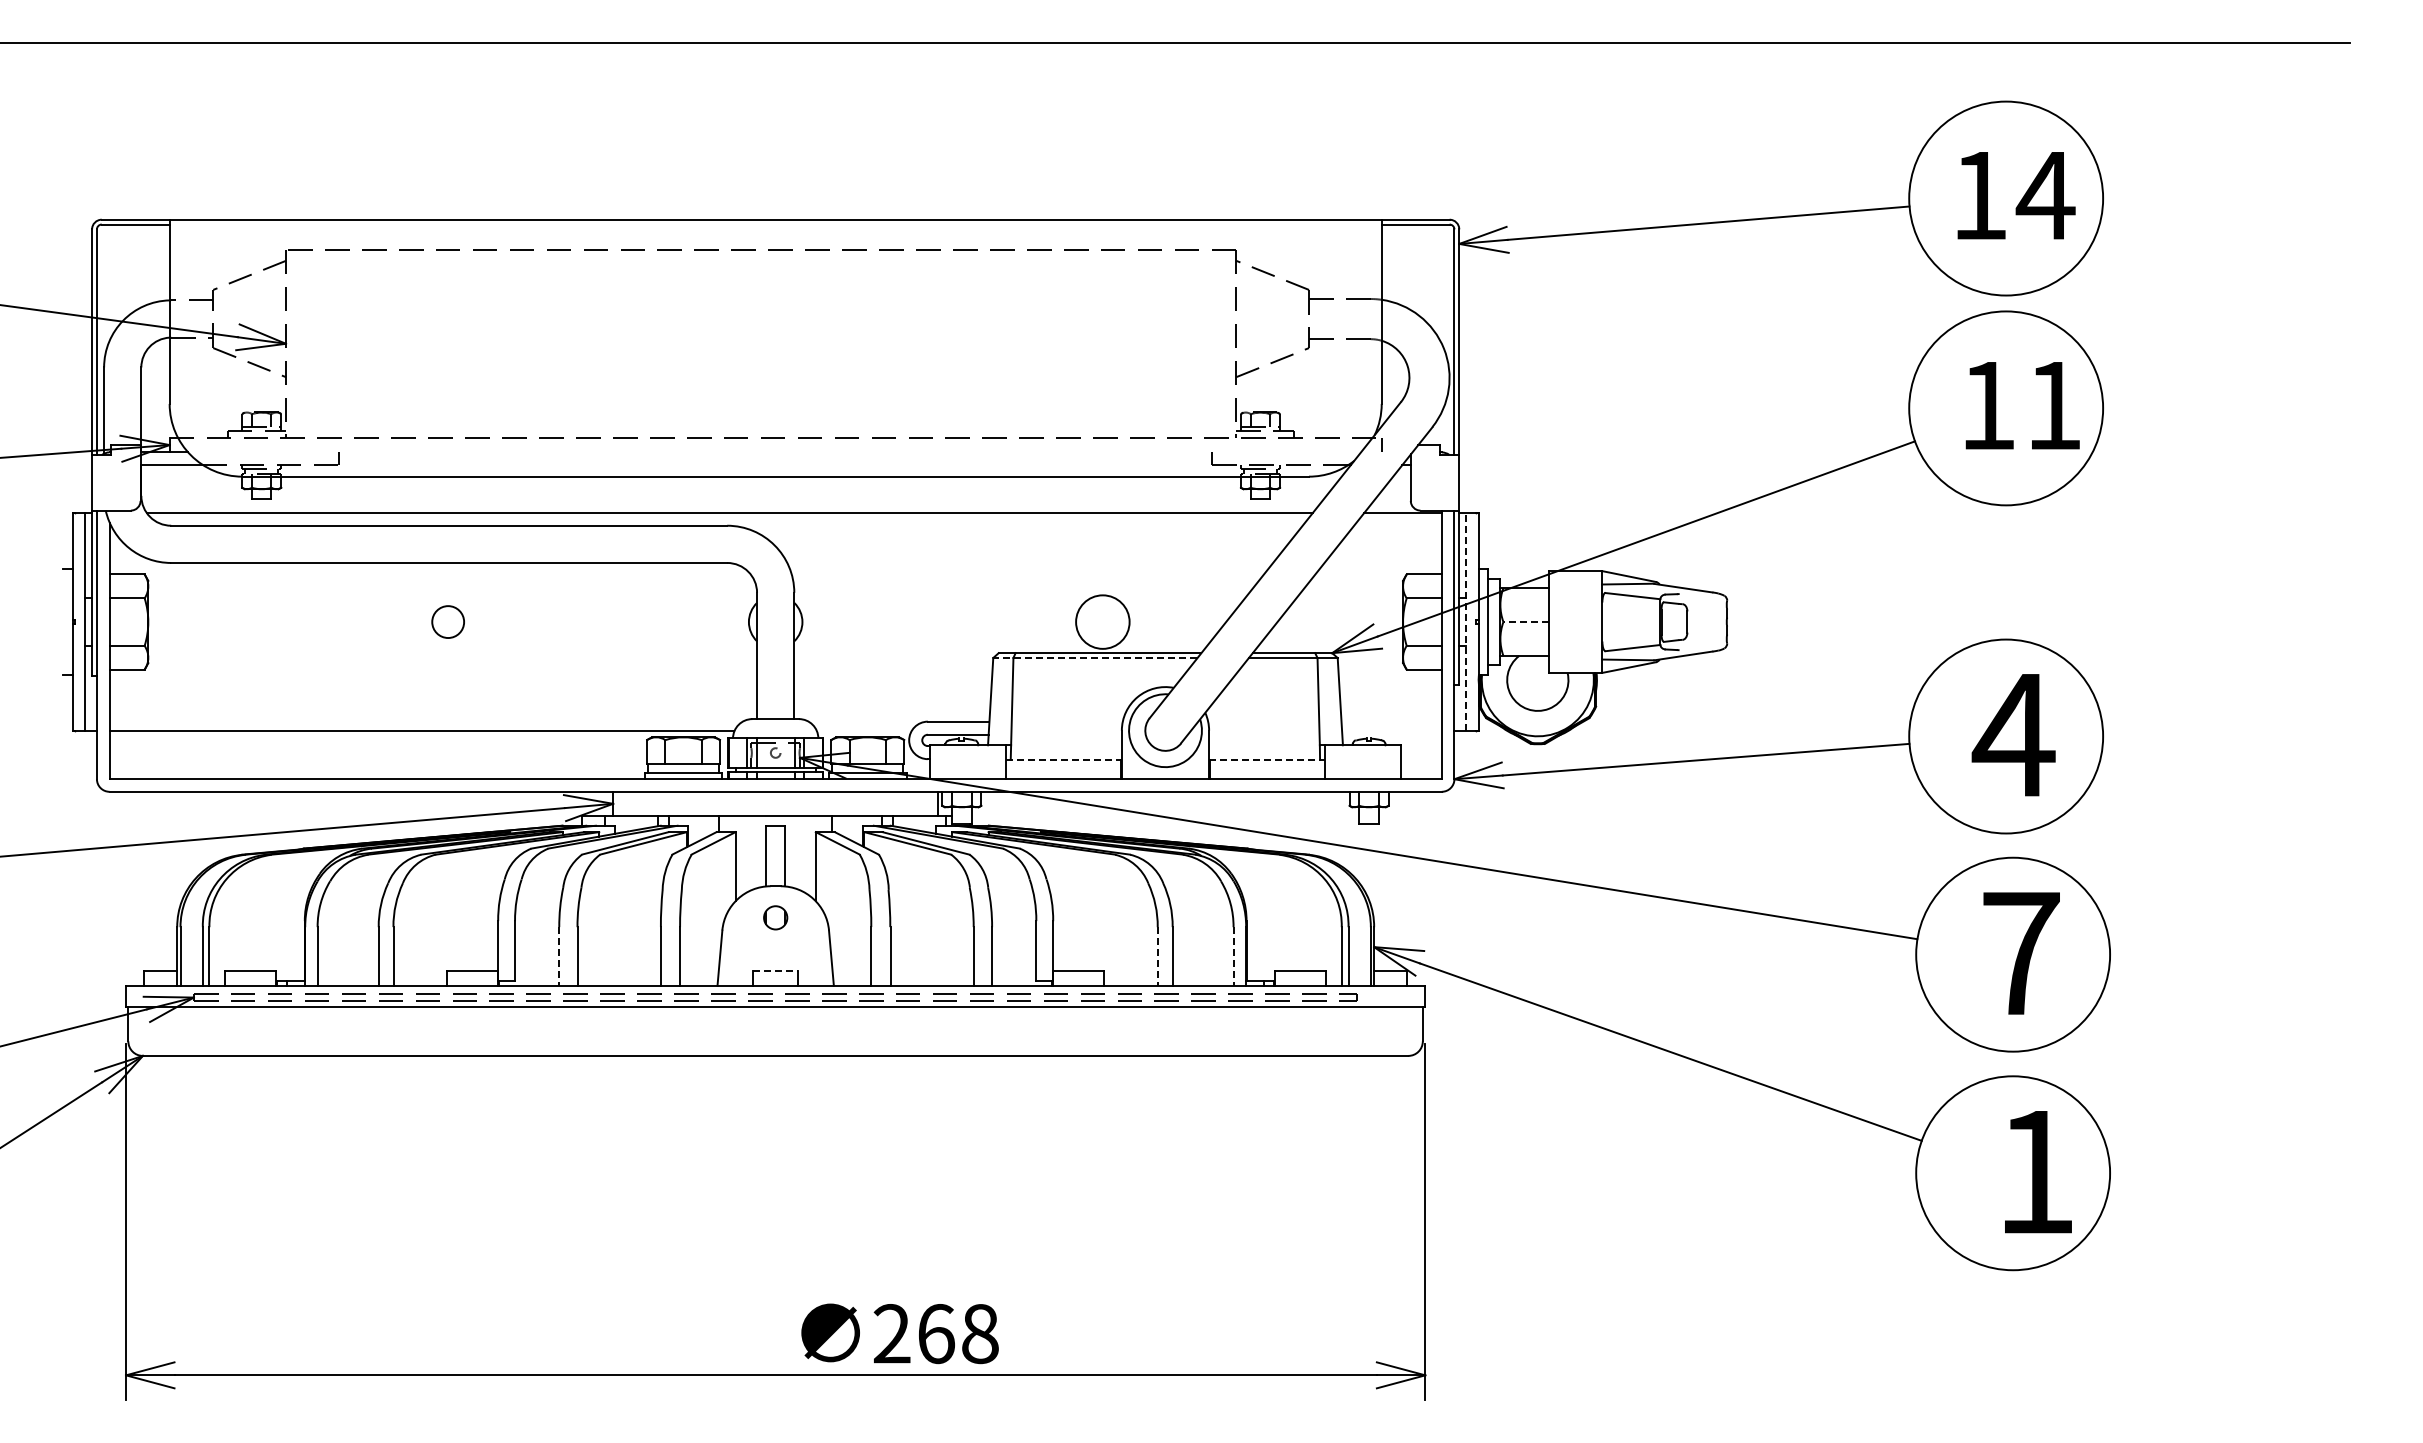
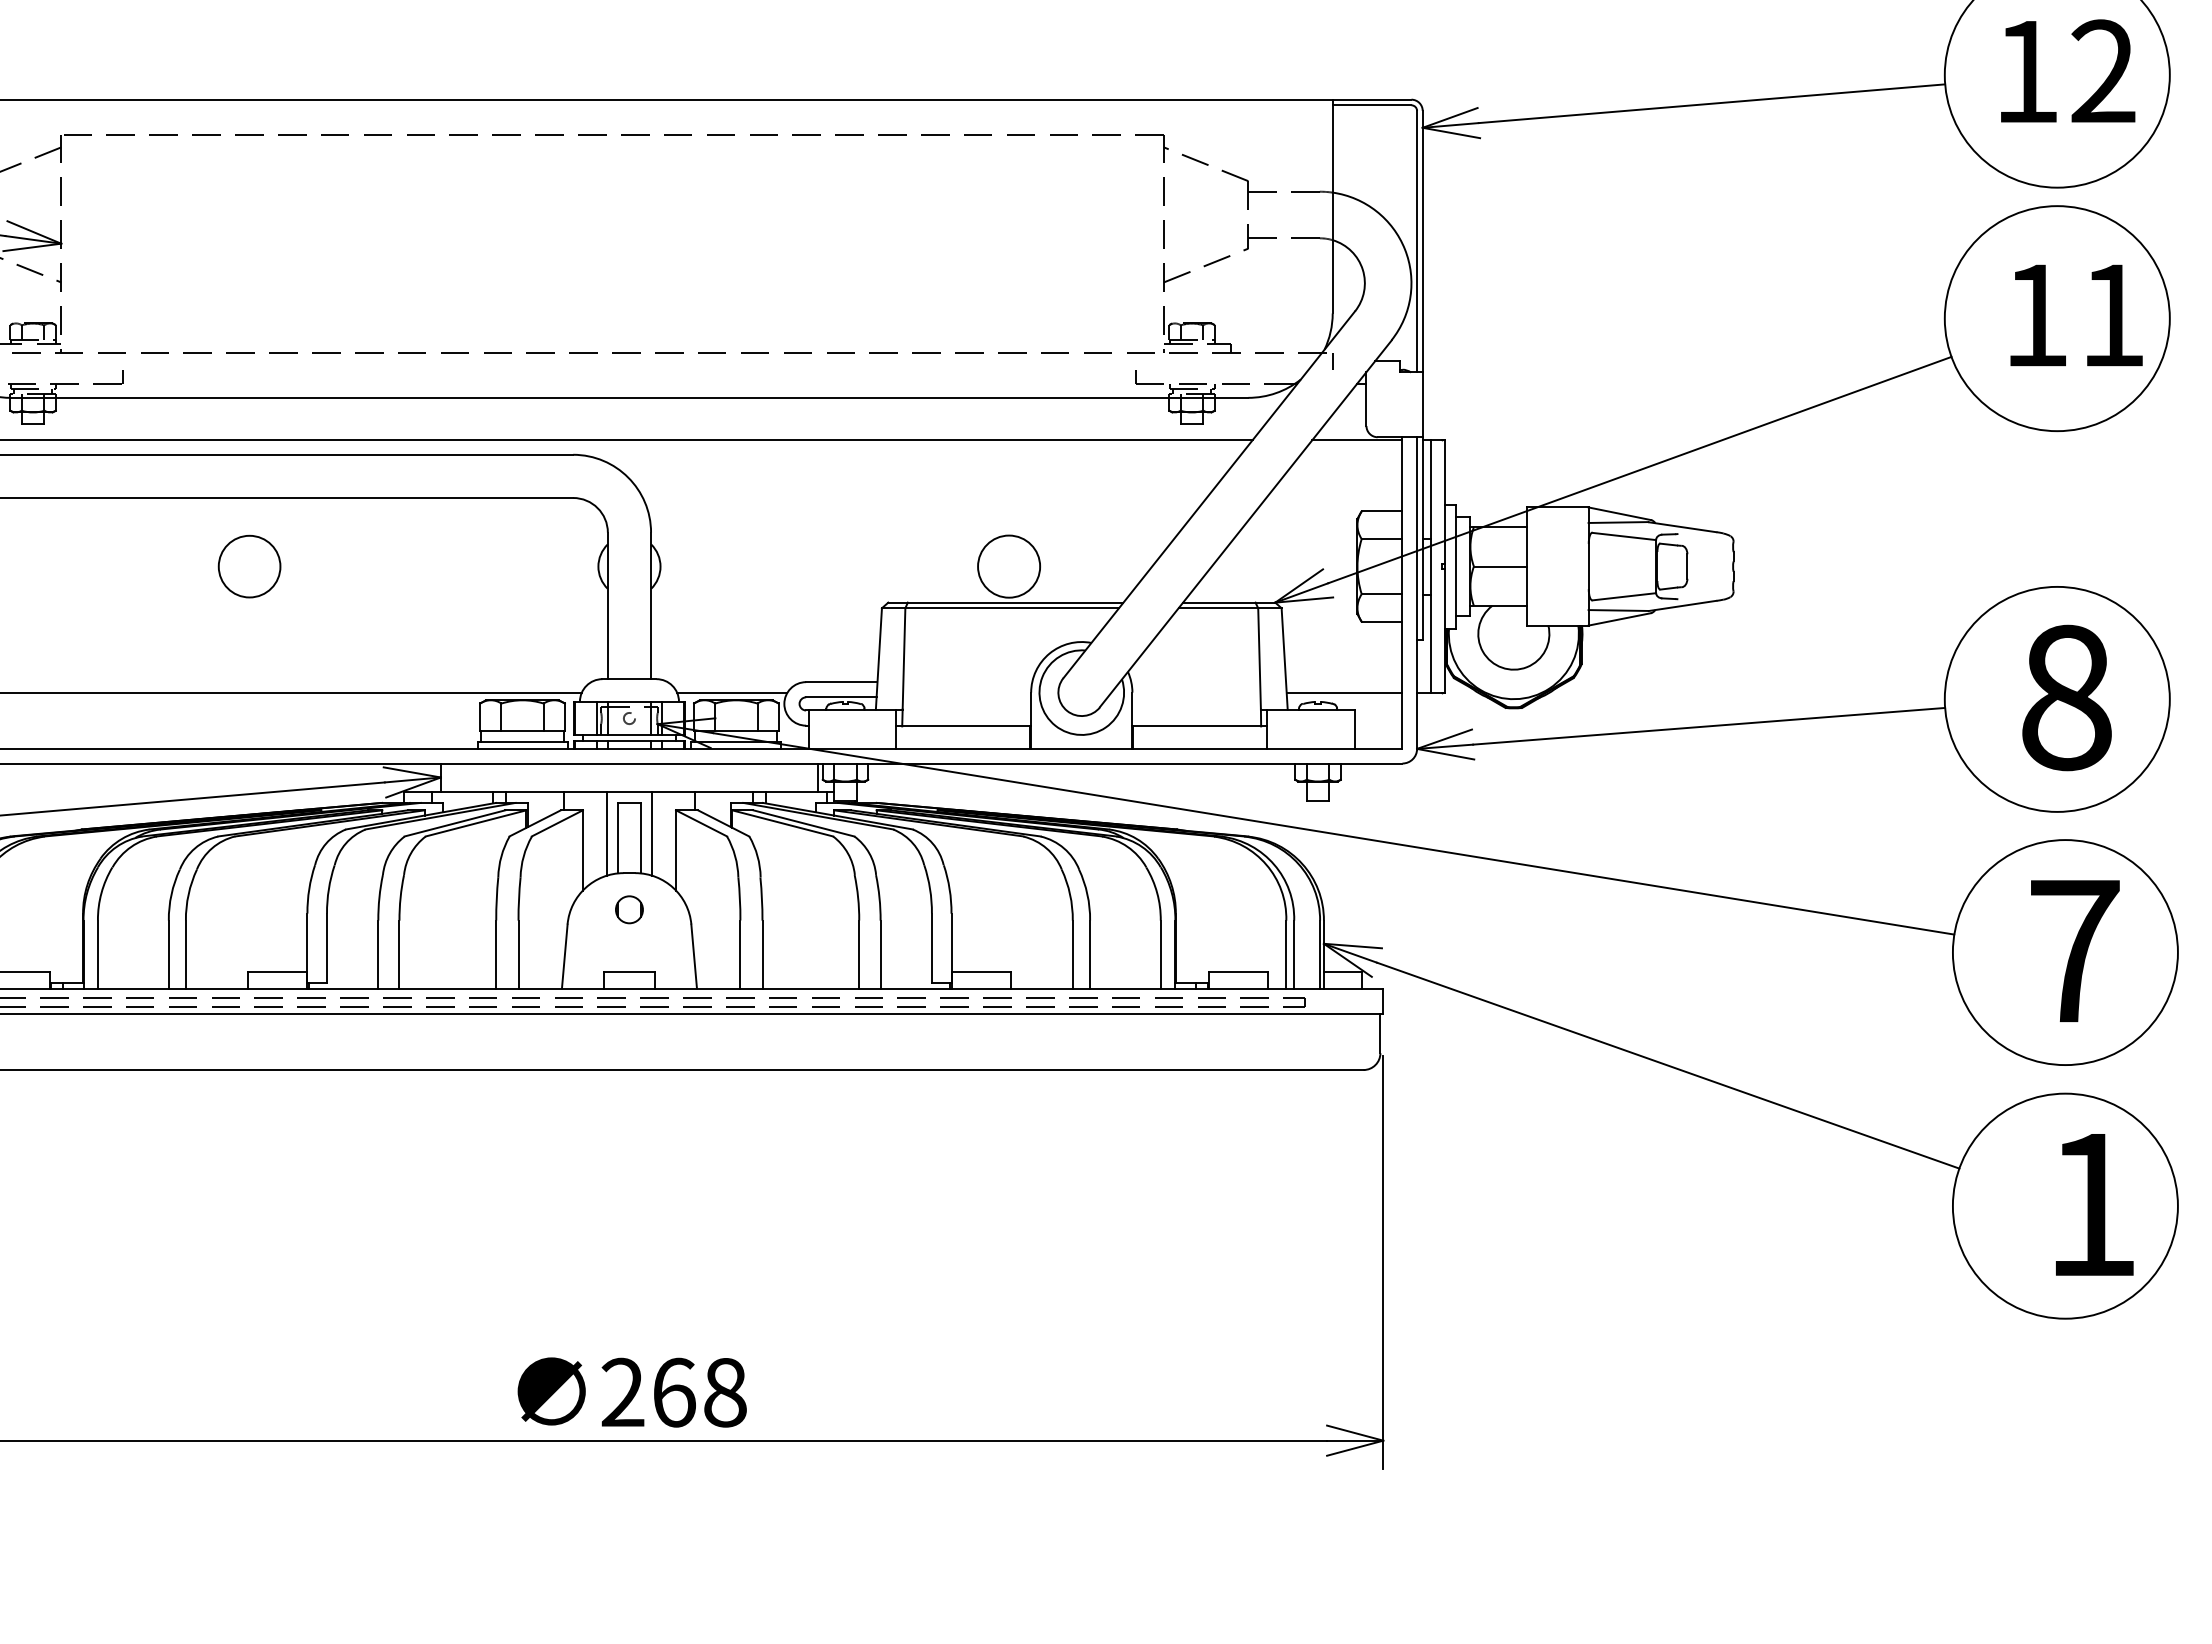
text: (2045, 194) -> (2102, 70), 14 -> 12
circle: (447, 621) -> (248, 565), size x1.67
line: (1466, 621) -> (1431, 565), dashed -> solid
line: (1526, 622) -> (1500, 567), dashed -> solid
line: (1094, 657) -> (999, 607), dashed -> solid
line: (864, 731) -> (732, 693), added
line: (1391, 731) -> (1344, 693), added
text: (2013, 735) -> (2065, 698), 4 -> 8
line: (1064, 759) -> (964, 726), dashed -> solid
line: (1267, 759) -> (1200, 726), dashed -> solid
line: (756, 852) -> (607, 833), added
line: (795, 852) -> (652, 833), added
line: (559, 956) -> (378, 954), dashed -> solid
line: (1157, 956) -> (1072, 954), dashed -> solid
line: (1233, 956) -> (1160, 954), dashed -> solid
line: (776, 971) -> (630, 972), dashed -> solid
text: (899, 1333) -> (631, 1392), moved

